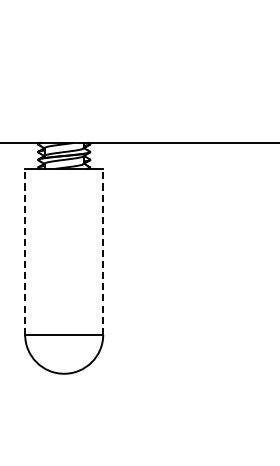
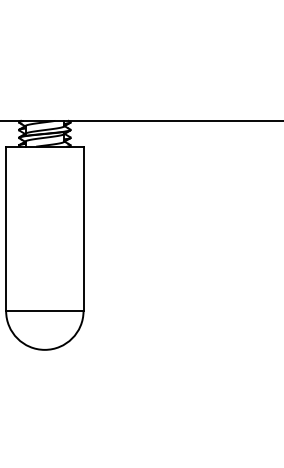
line: (25, 251) -> (6, 228), dashed -> solid
line: (103, 251) -> (83, 228), dashed -> solid

